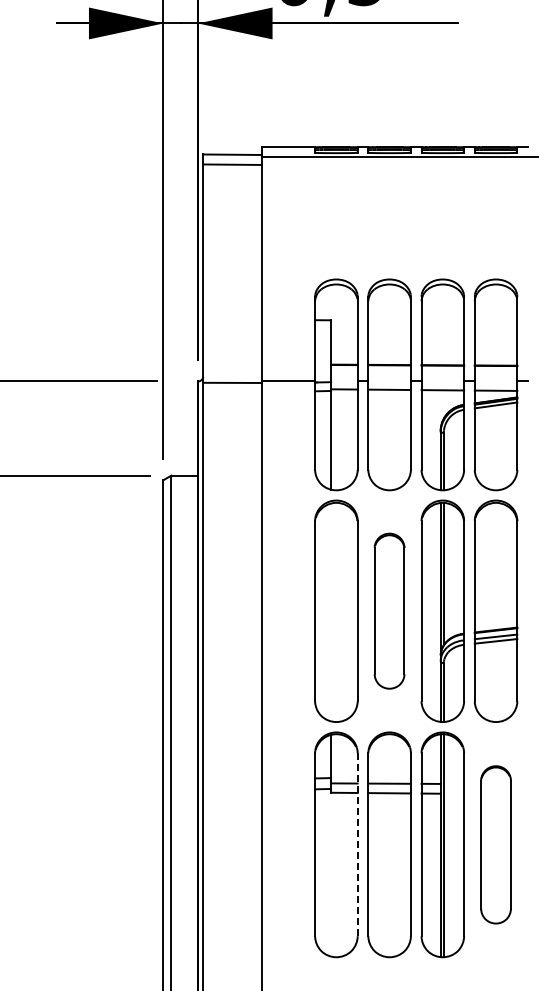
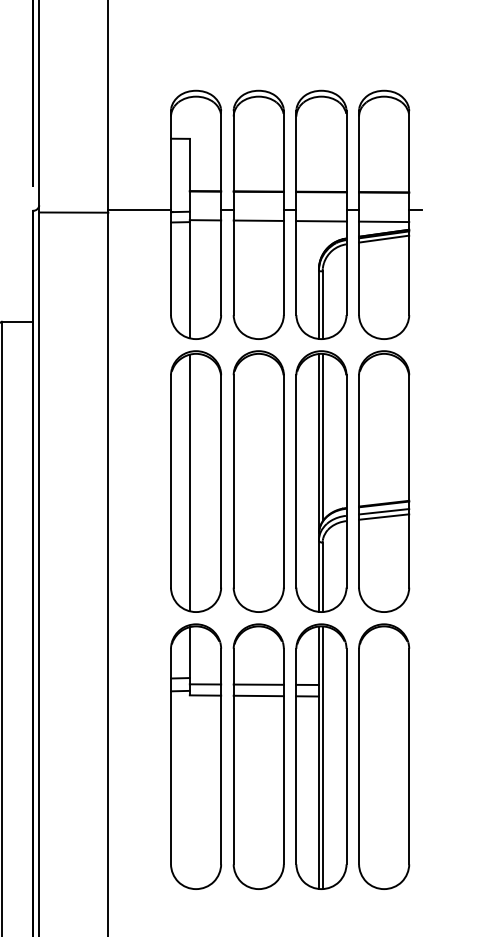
part: (389, 610) -> (258, 480), size x1.43
line: (331, 612) -> (190, 483), added
line: (357, 844) -> (220, 756), dashed -> solid
part: (495, 844) -> (383, 756), size x1.43

